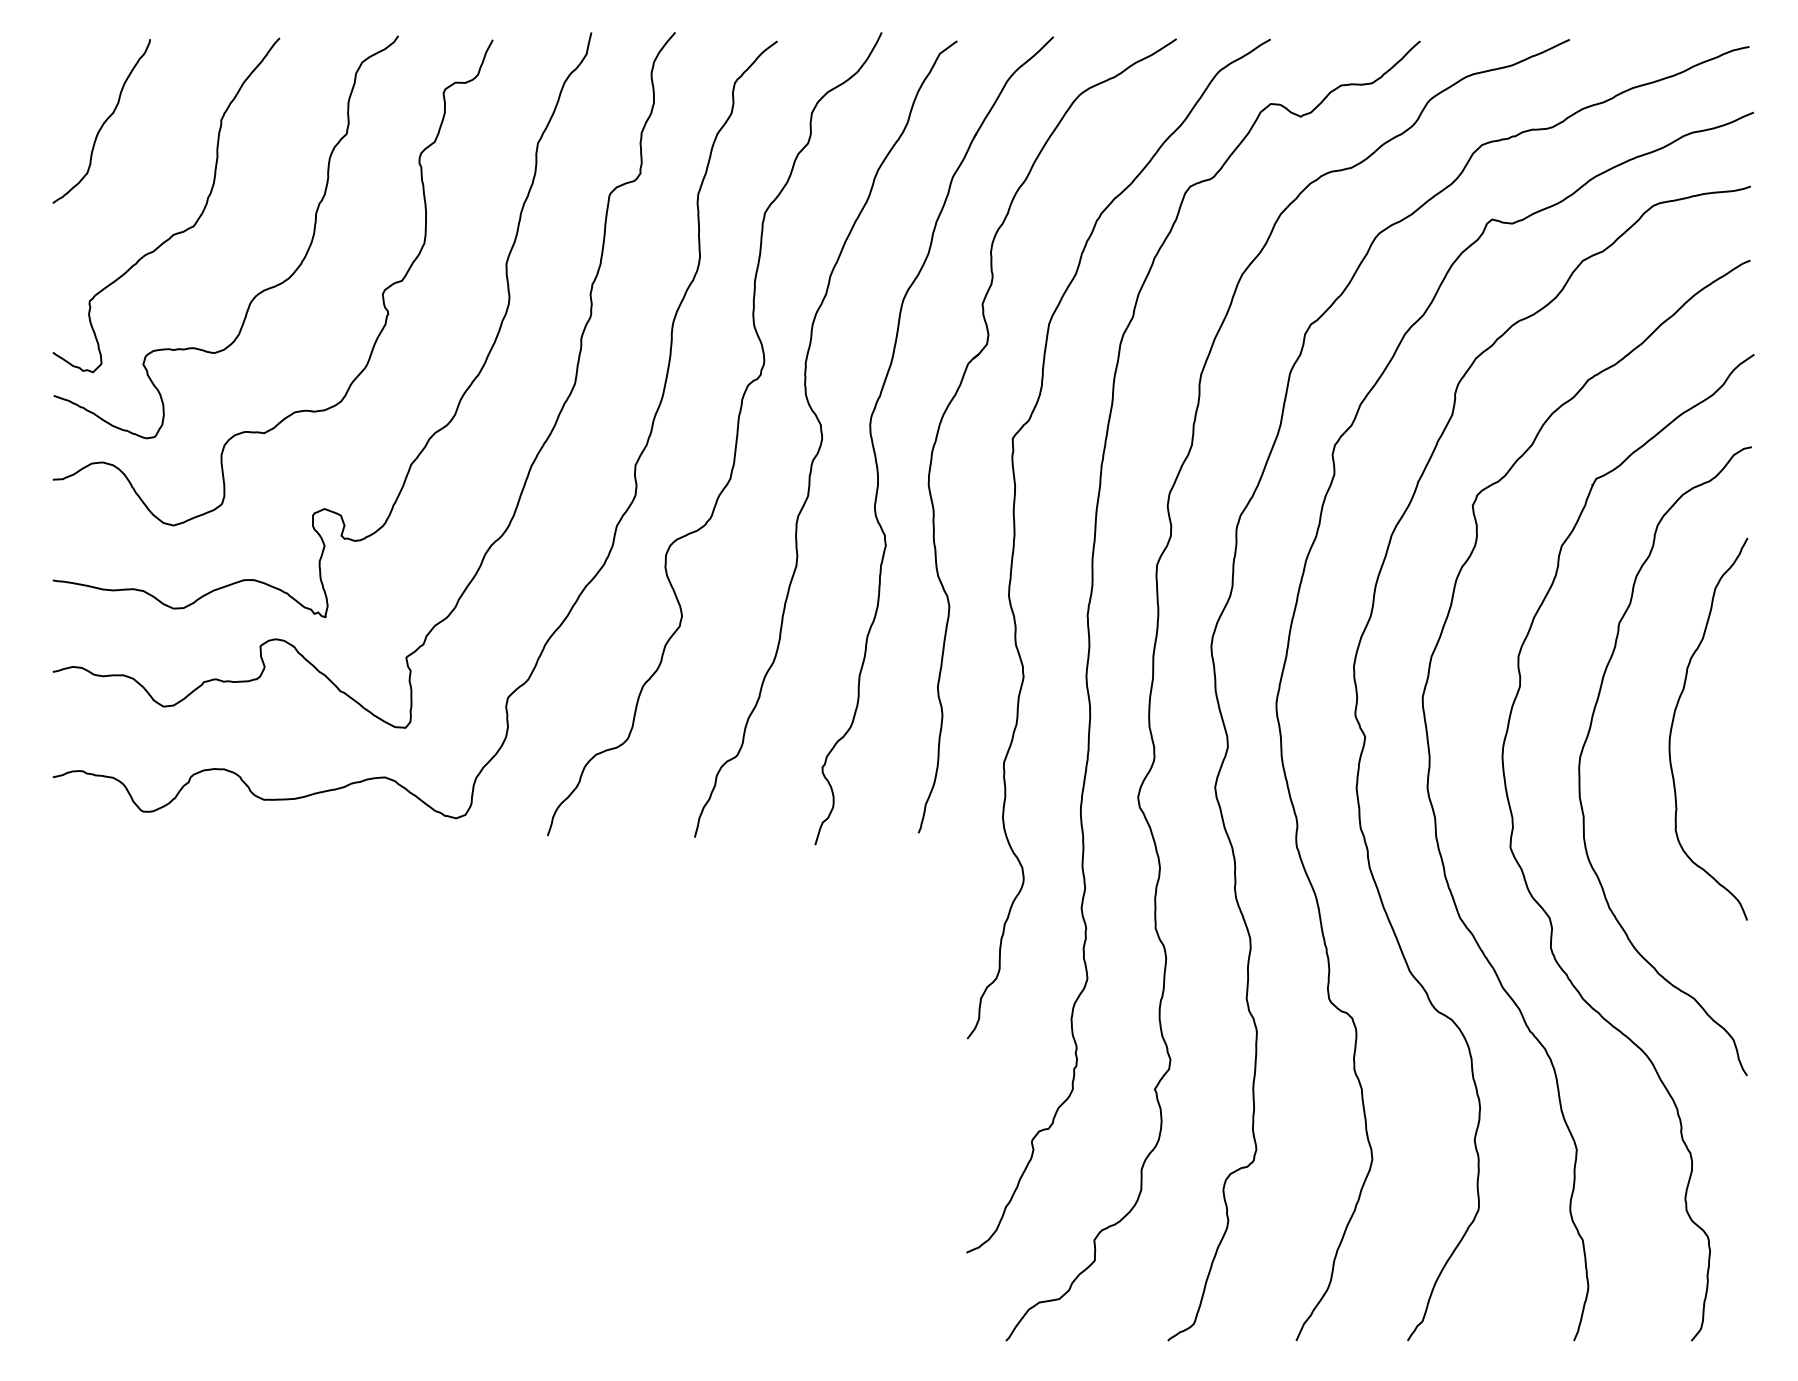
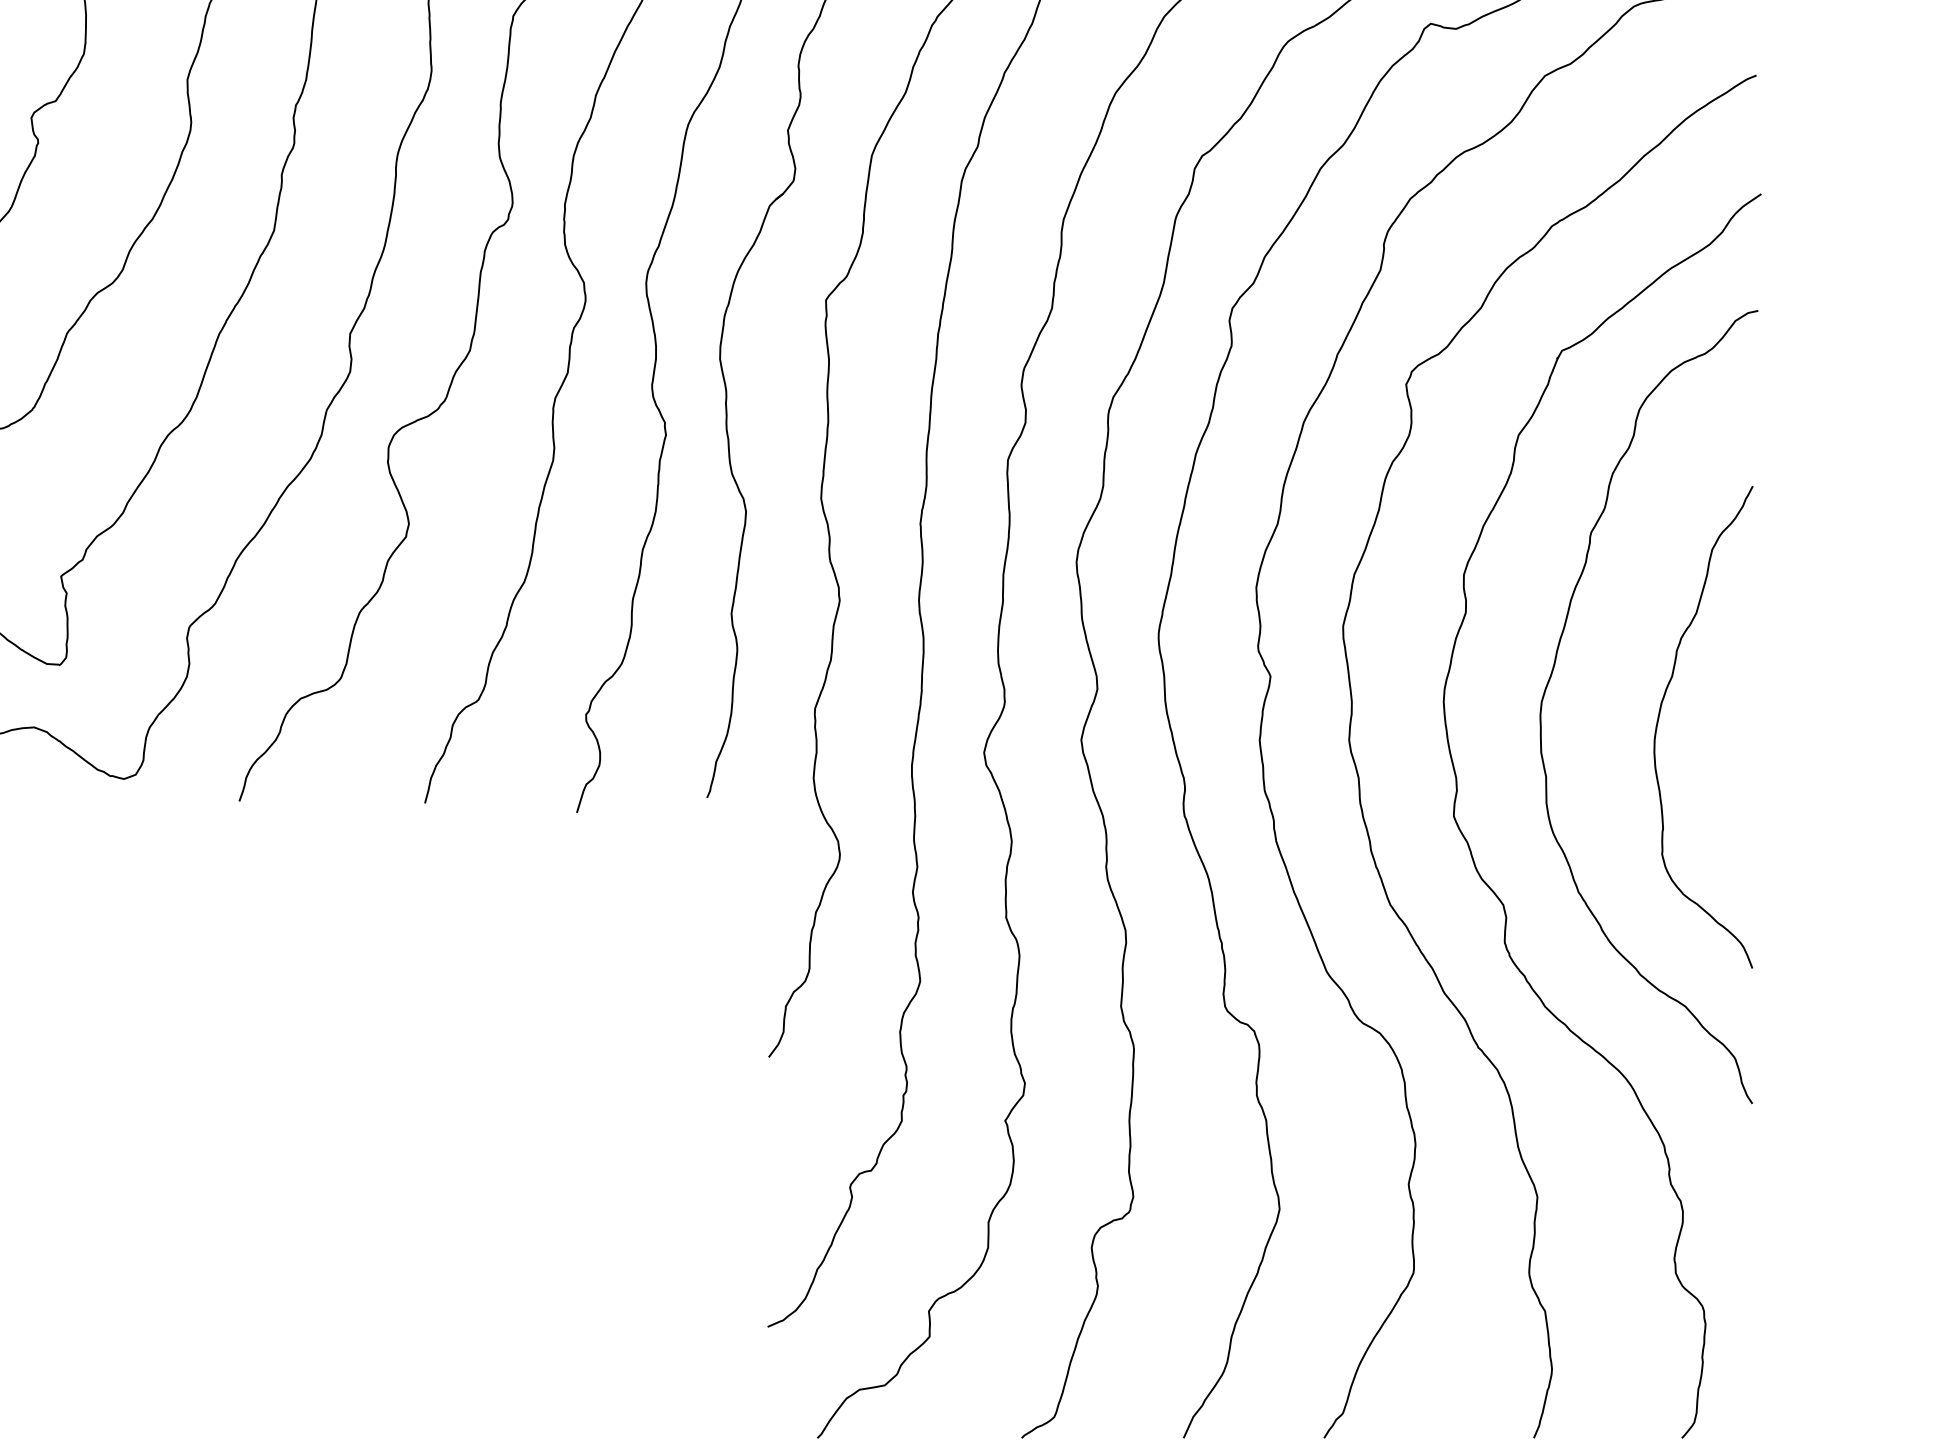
curve: (1673, 724) -> (1659, 721), moved

